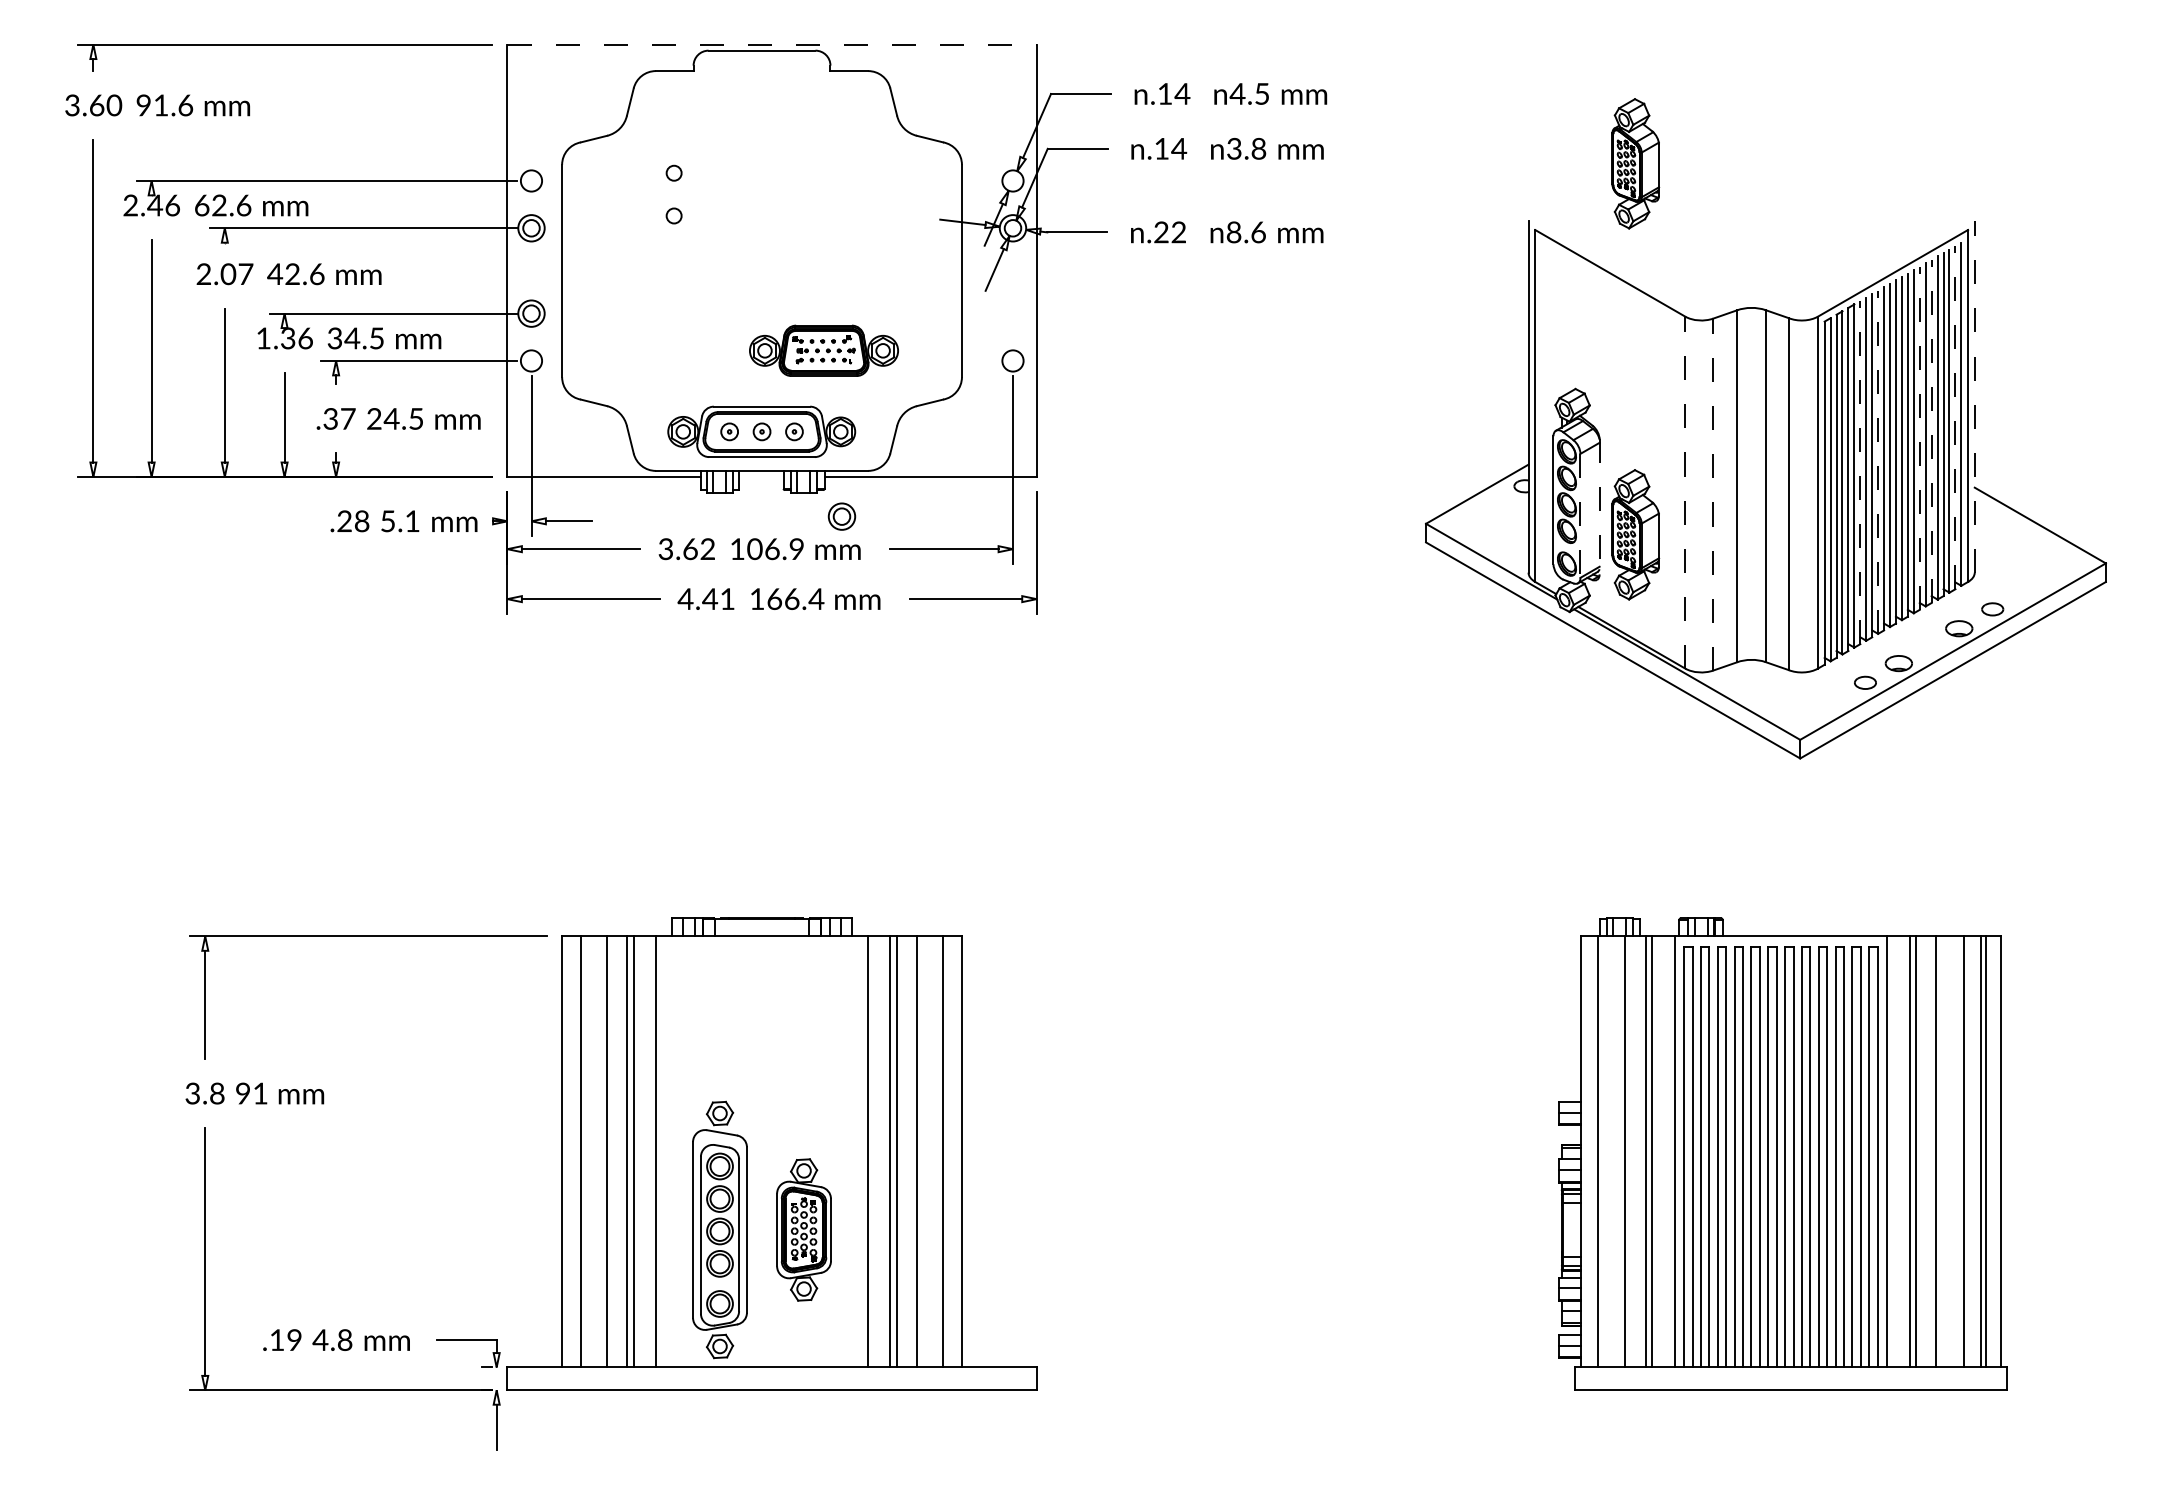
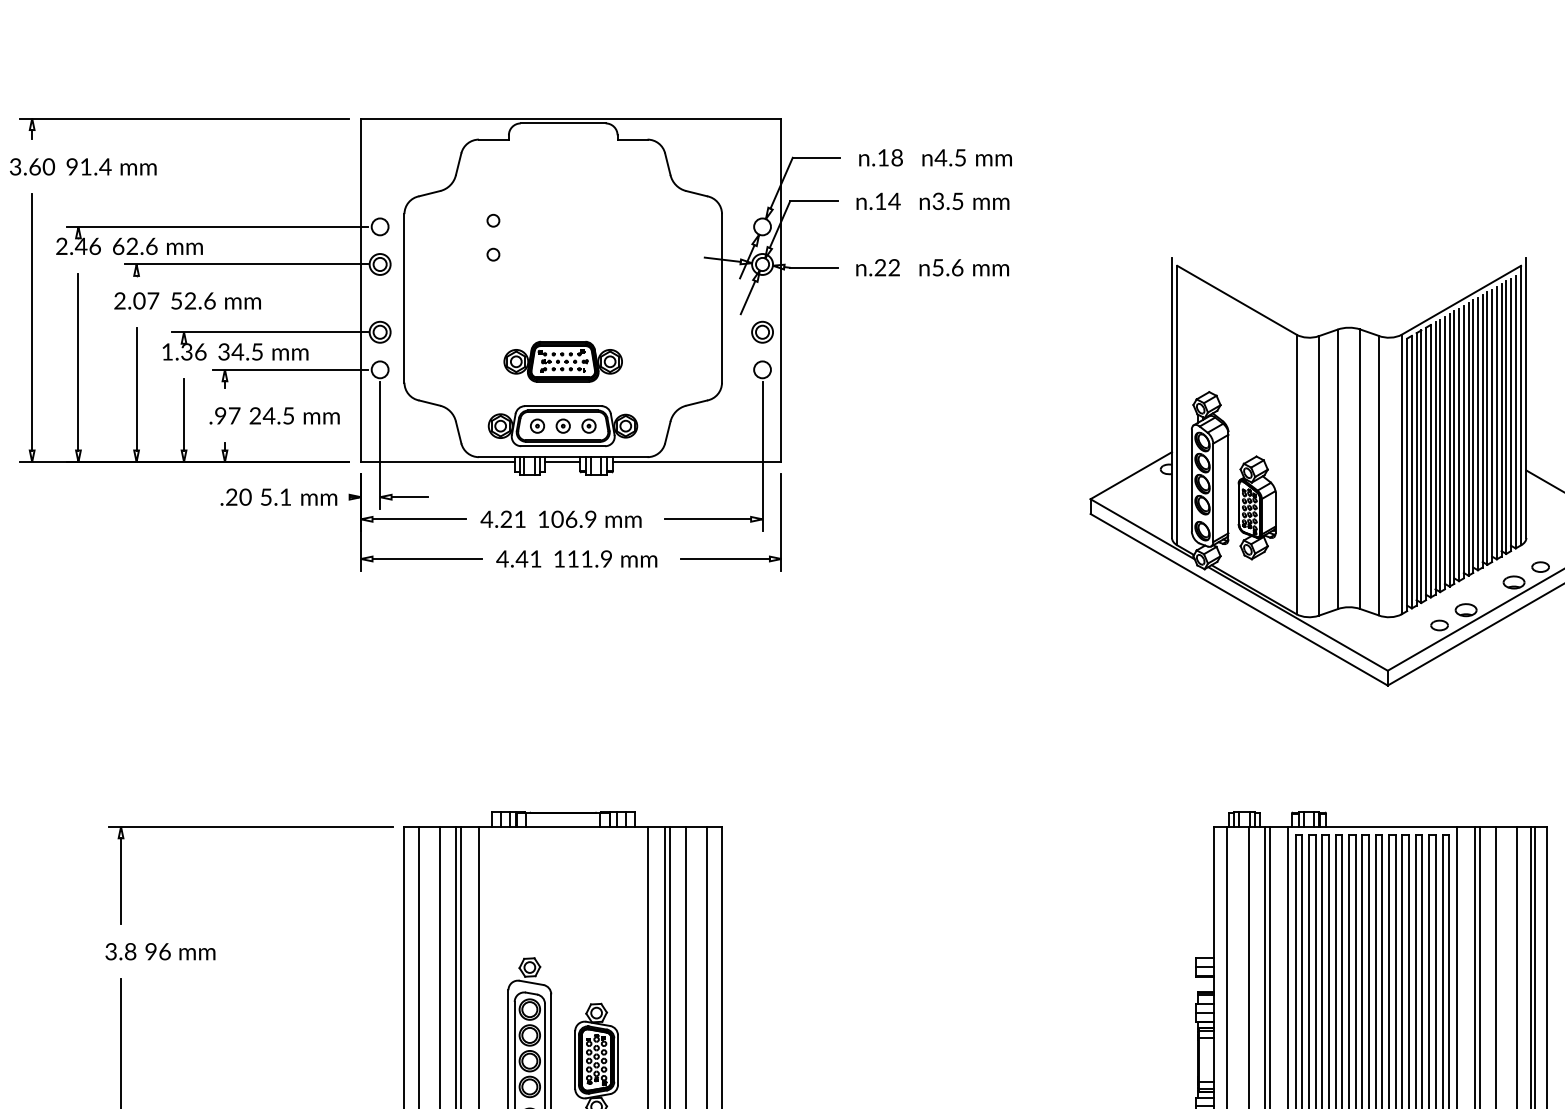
line: (772, 44) -> (571, 118), dashed -> solid
text: (1182, 93) -> (897, 157), .14 -> .18
text: (185, 105) -> (105, 166), 91.6 -> 91.4
text: (1258, 148) -> (957, 201), 3.8 -> 3.5
part: (1635, 163) -> (1256, 213), removed
text: (1233, 232) -> (937, 267), 8.6 -> 5.6
text: (275, 274) -> (176, 301), 42.6 -> 52.6
part: (823, 350) -> (562, 361), moved
line: (1974, 396) -> (1526, 398), dashed -> solid
line: (1955, 417) -> (1511, 414), dashed -> solid
text: (330, 418) -> (220, 415), .37 -> .97
line: (1931, 431) -> (1492, 425), dashed -> solid
line: (1919, 438) -> (1482, 431), dashed -> solid
line: (1878, 462) -> (1449, 450), dashed -> solid
line: (1860, 472) -> (1435, 458), dashed -> solid
line: (761, 476) -> (562, 461), added
line: (1685, 492) -> (1296, 474), dashed -> solid
line: (1713, 494) -> (1318, 475), dashed -> solid
line: (1599, 506) -> (1228, 485), dashed -> solid
line: (1580, 515) -> (1213, 492), dashed -> solid
part: (841, 516) -> (762, 332), moved
text: (361, 521) -> (245, 497), .28 -> .20
text: (685, 549) -> (502, 519), 3.62 -> 4.21
text: (795, 599) -> (589, 559), 166.4 -> 111.9
text: (260, 1093) -> (164, 951), 91 -> 96

